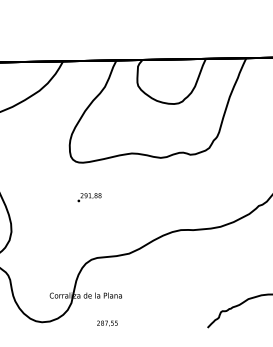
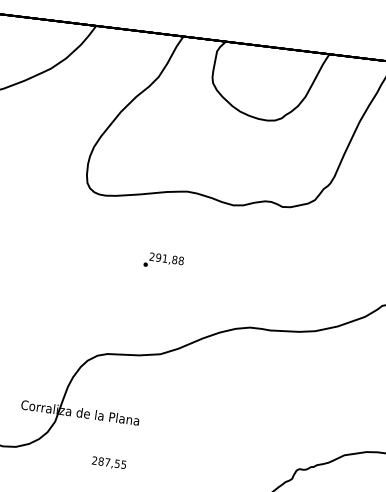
text: (89, 197) -> (163, 261), moved

